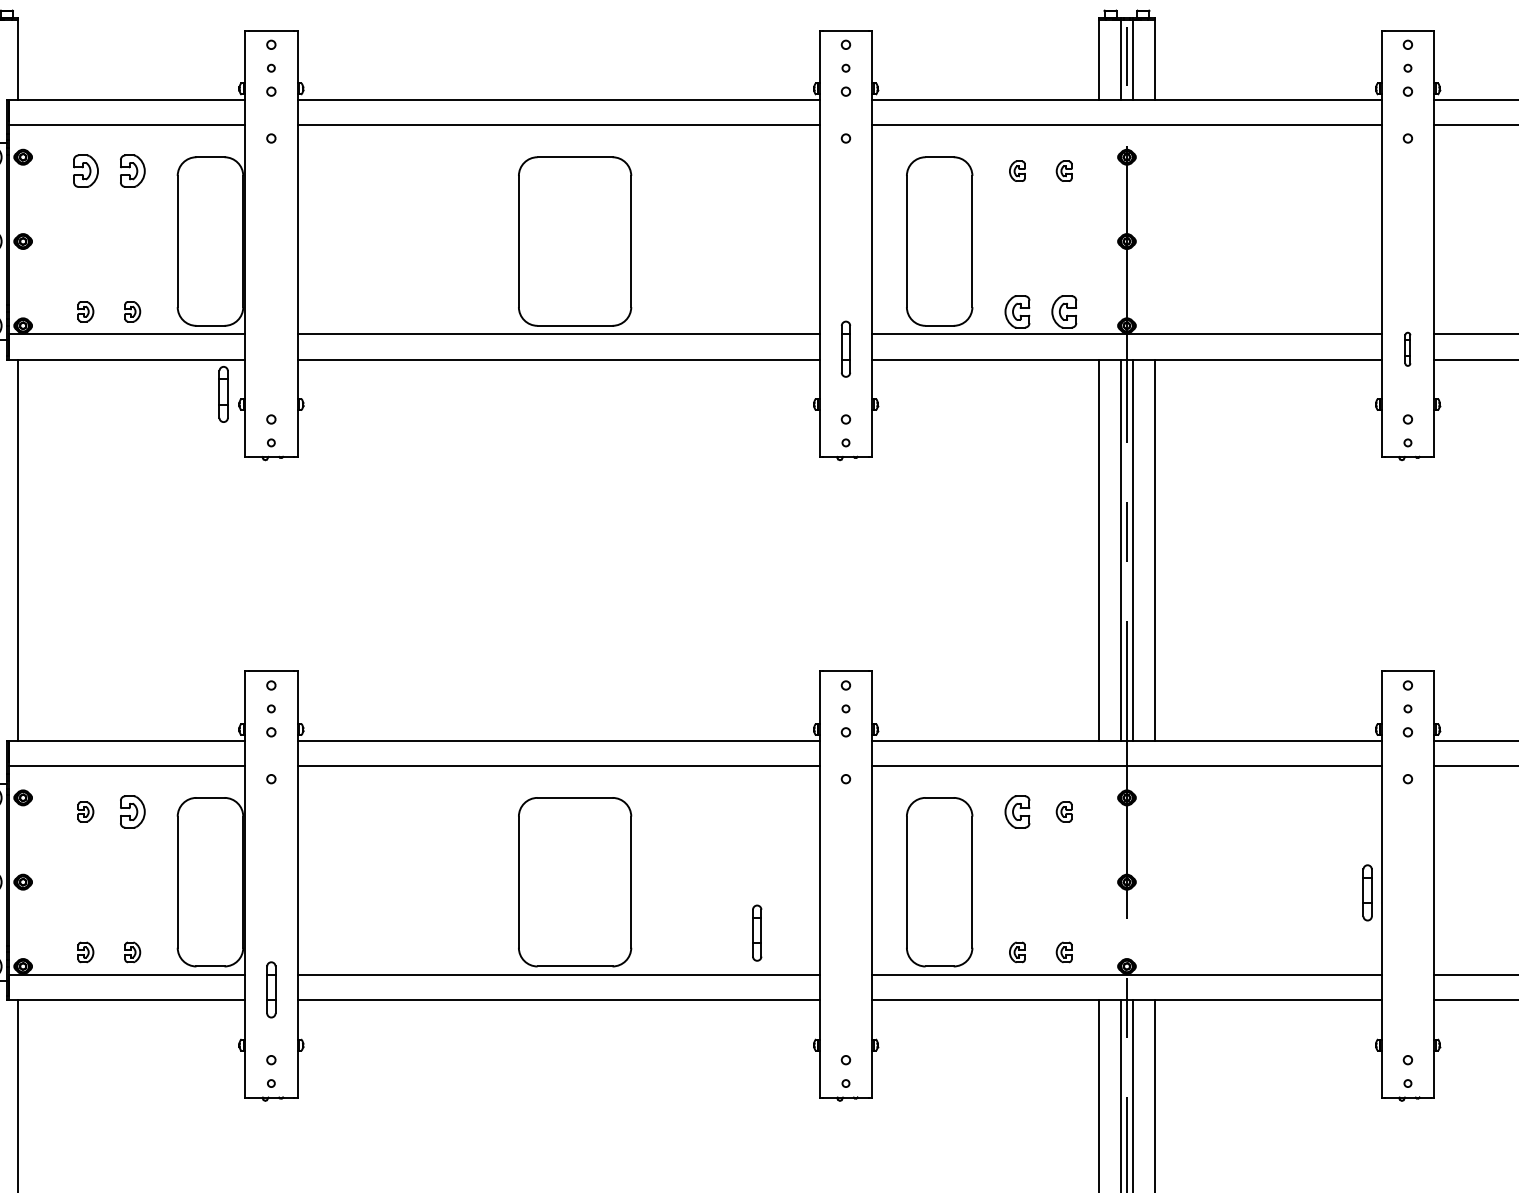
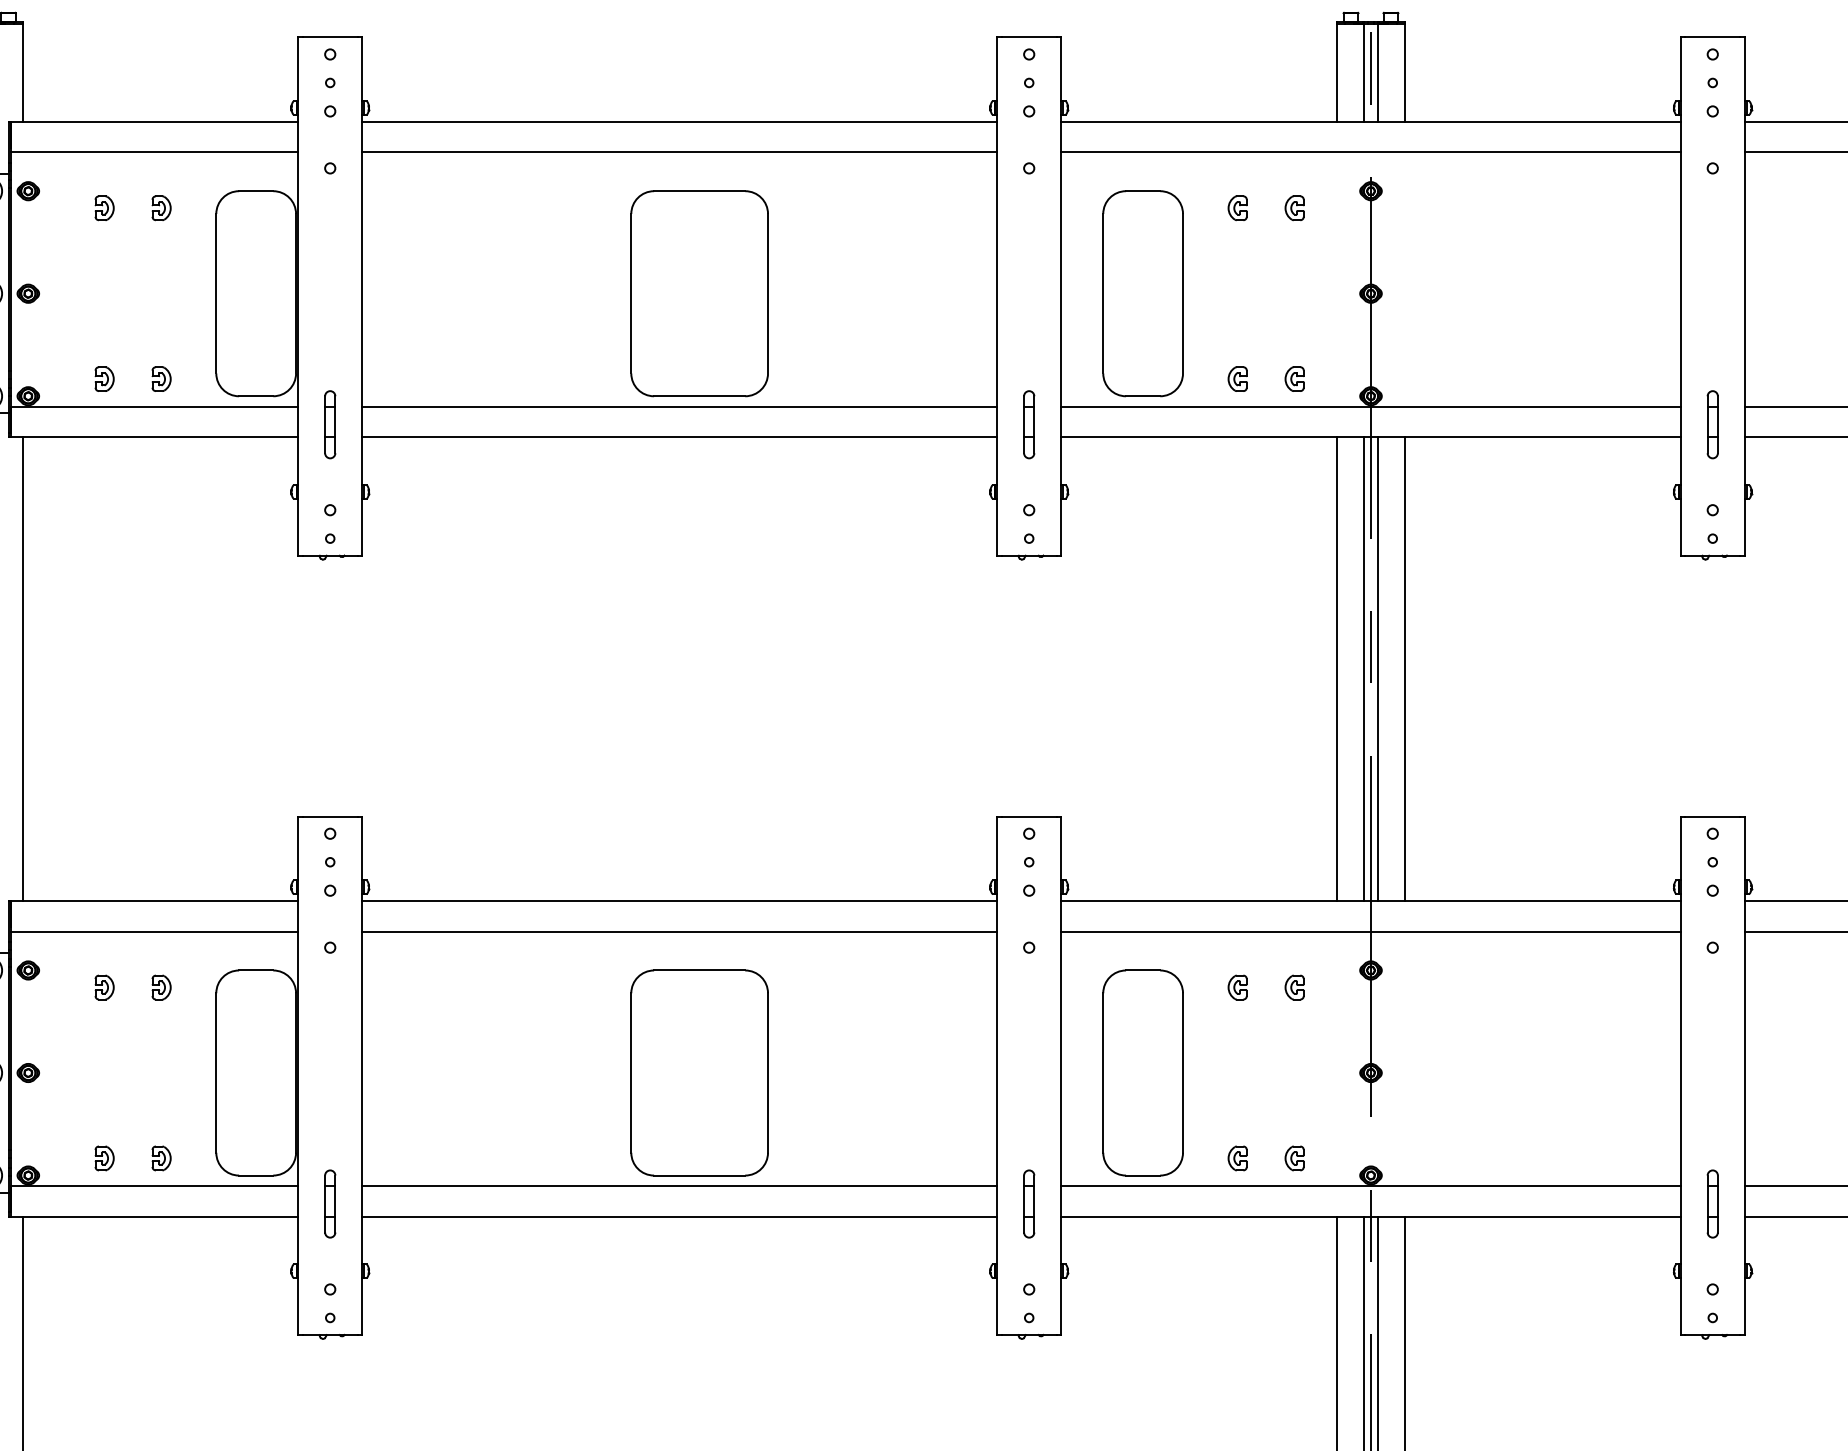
part: (85, 171) -> (104, 208), size x0.62
part: (132, 171) -> (161, 208), size x0.62
part: (1017, 311) -> (1237, 378), size x0.62
part: (1064, 311) -> (1294, 378), size x0.62
part: (1407, 349) -> (1712, 424), size x1.67
part: (223, 394) -> (330, 424), moved
part: (132, 811) -> (161, 987), size x0.62
part: (1017, 811) -> (1237, 987), size x0.62
part: (1367, 892) -> (1712, 1203), moved
part: (757, 932) -> (1029, 1203), moved

